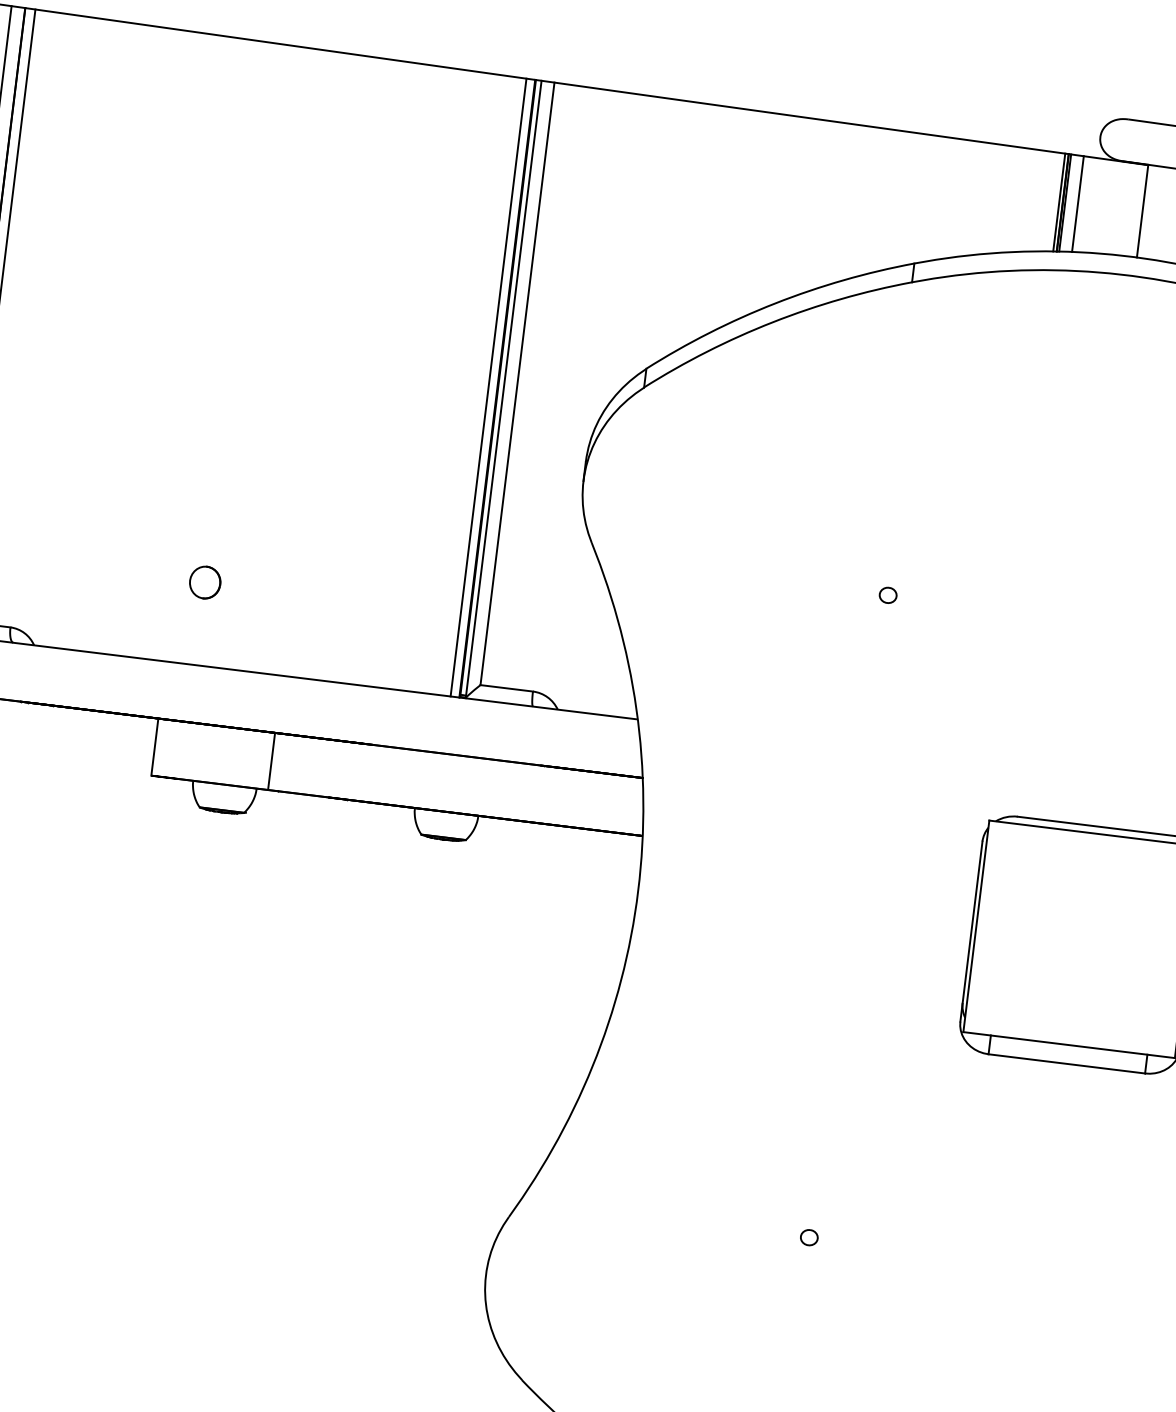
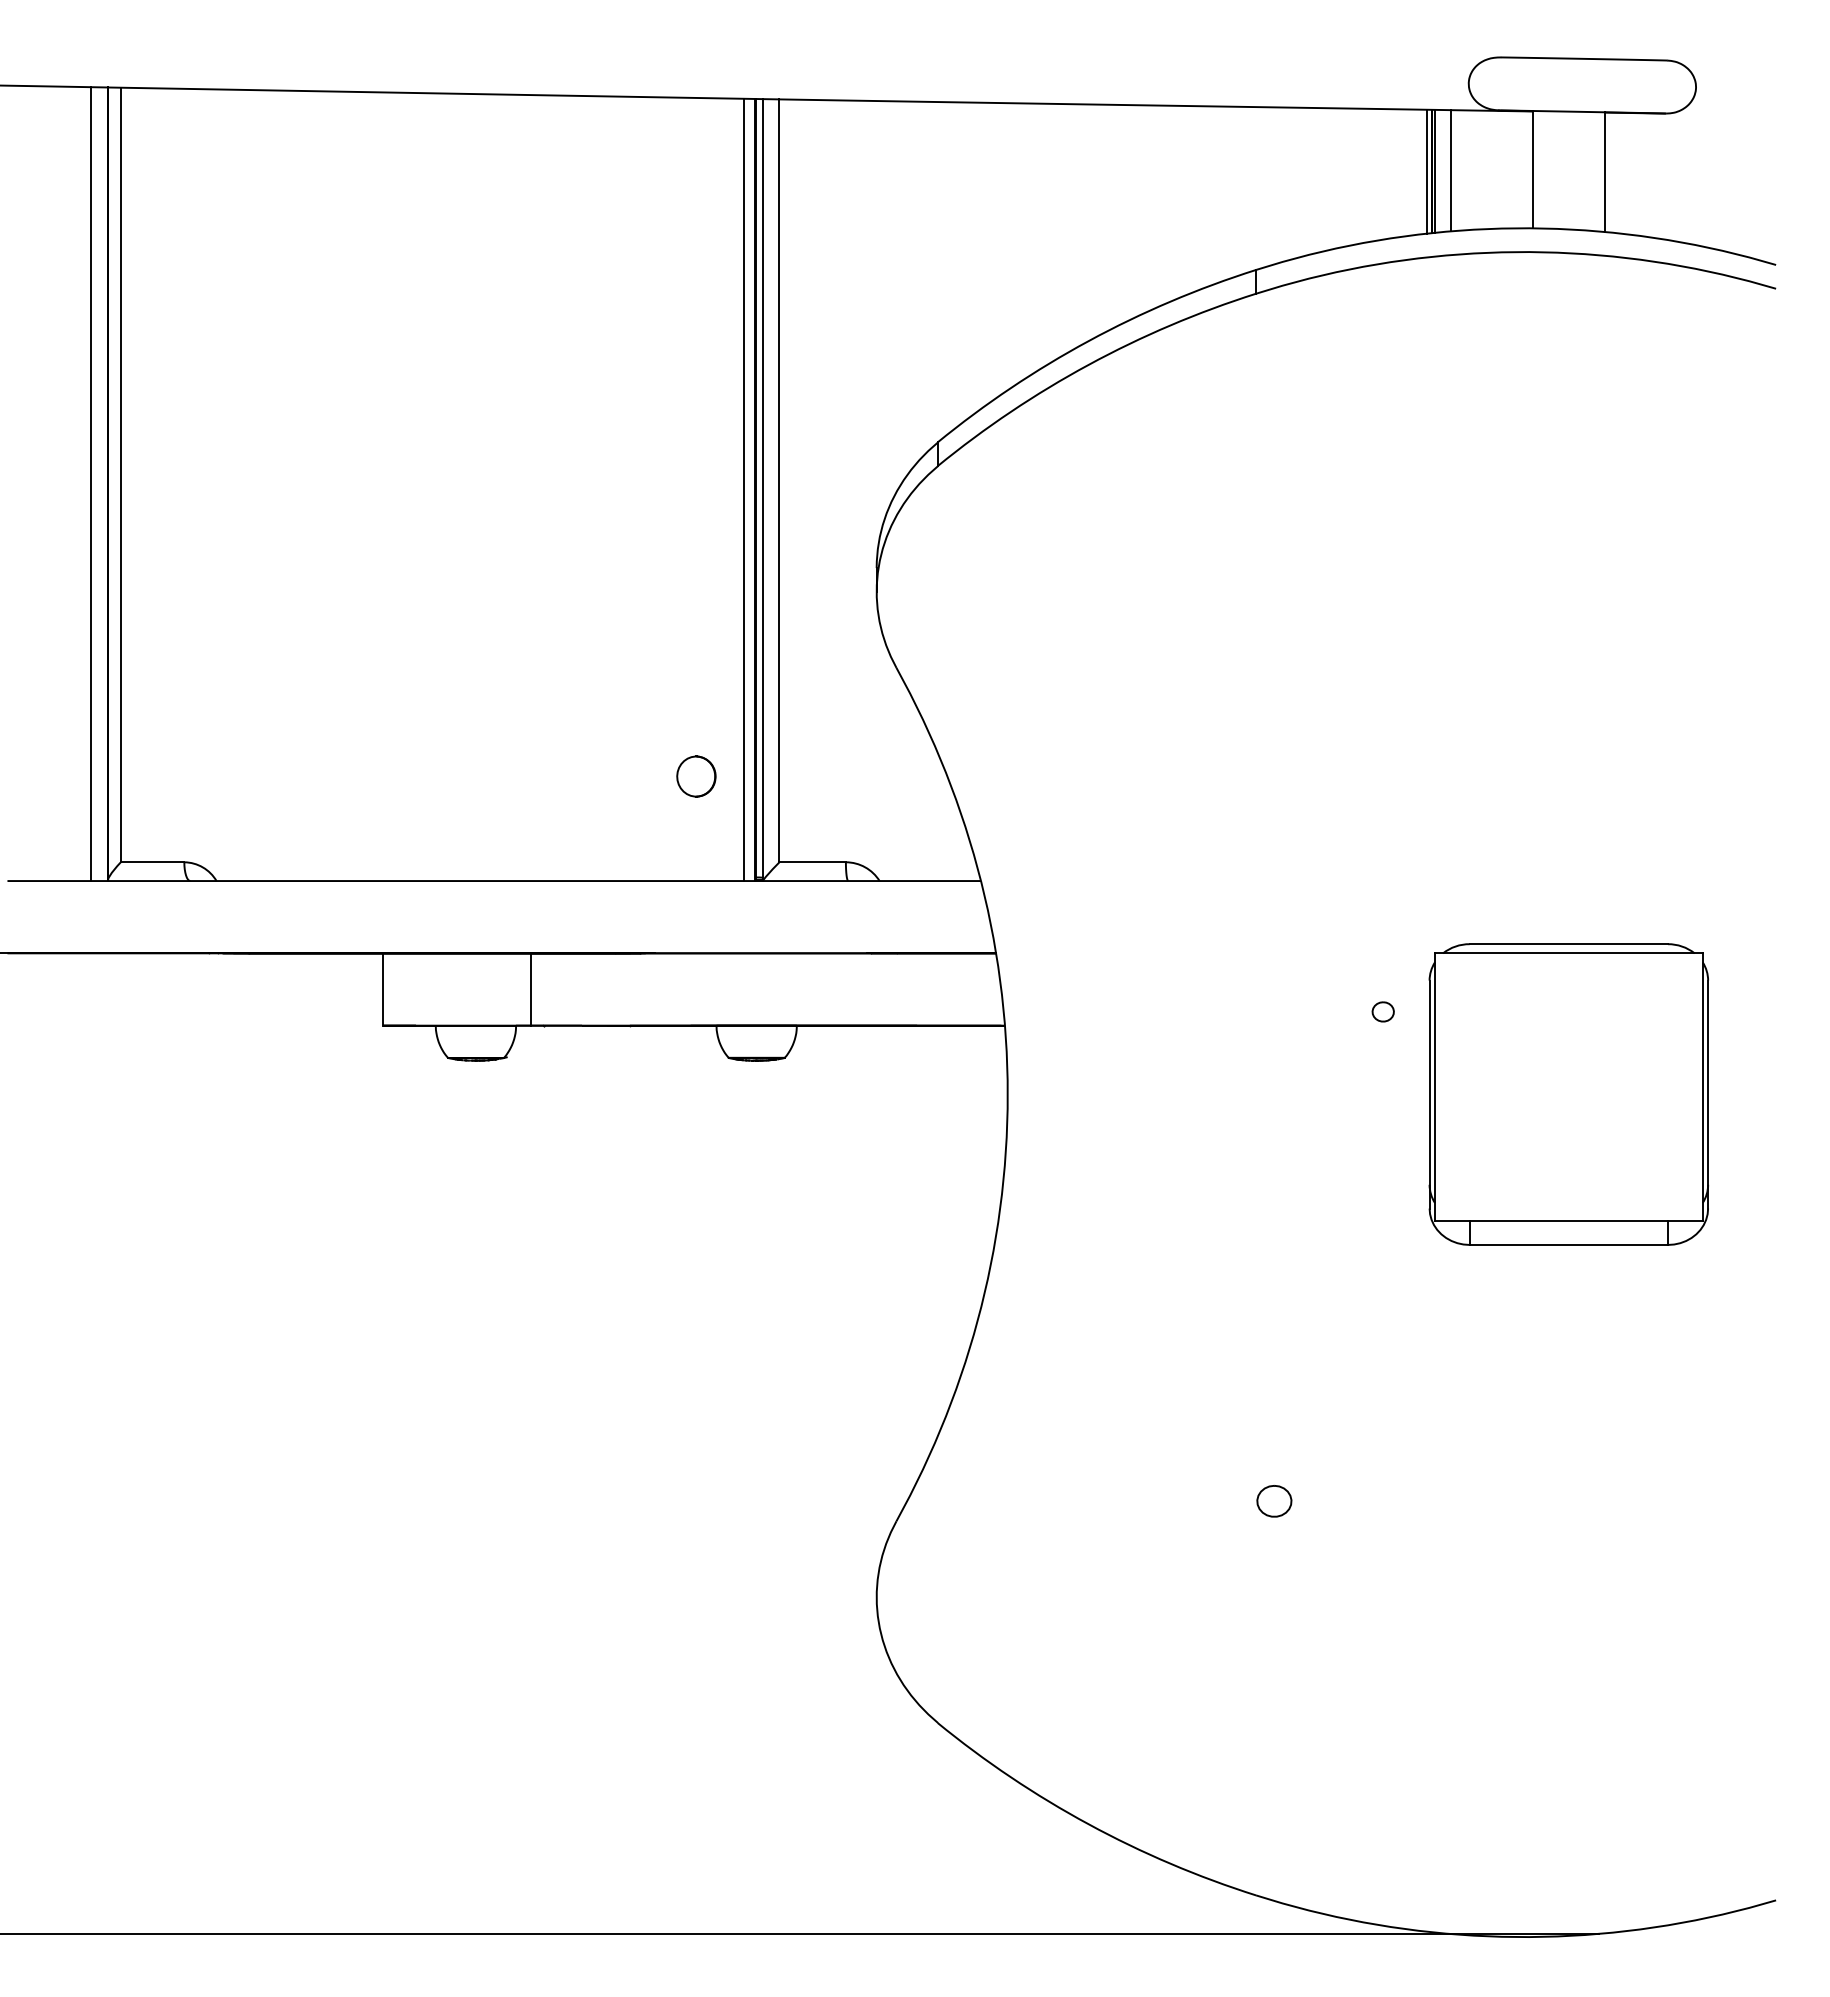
part: (205, 582) -> (696, 776), moved
part: (887, 594) -> (1382, 1011), moved
part: (808, 1237) -> (1273, 1500), size x1.6

